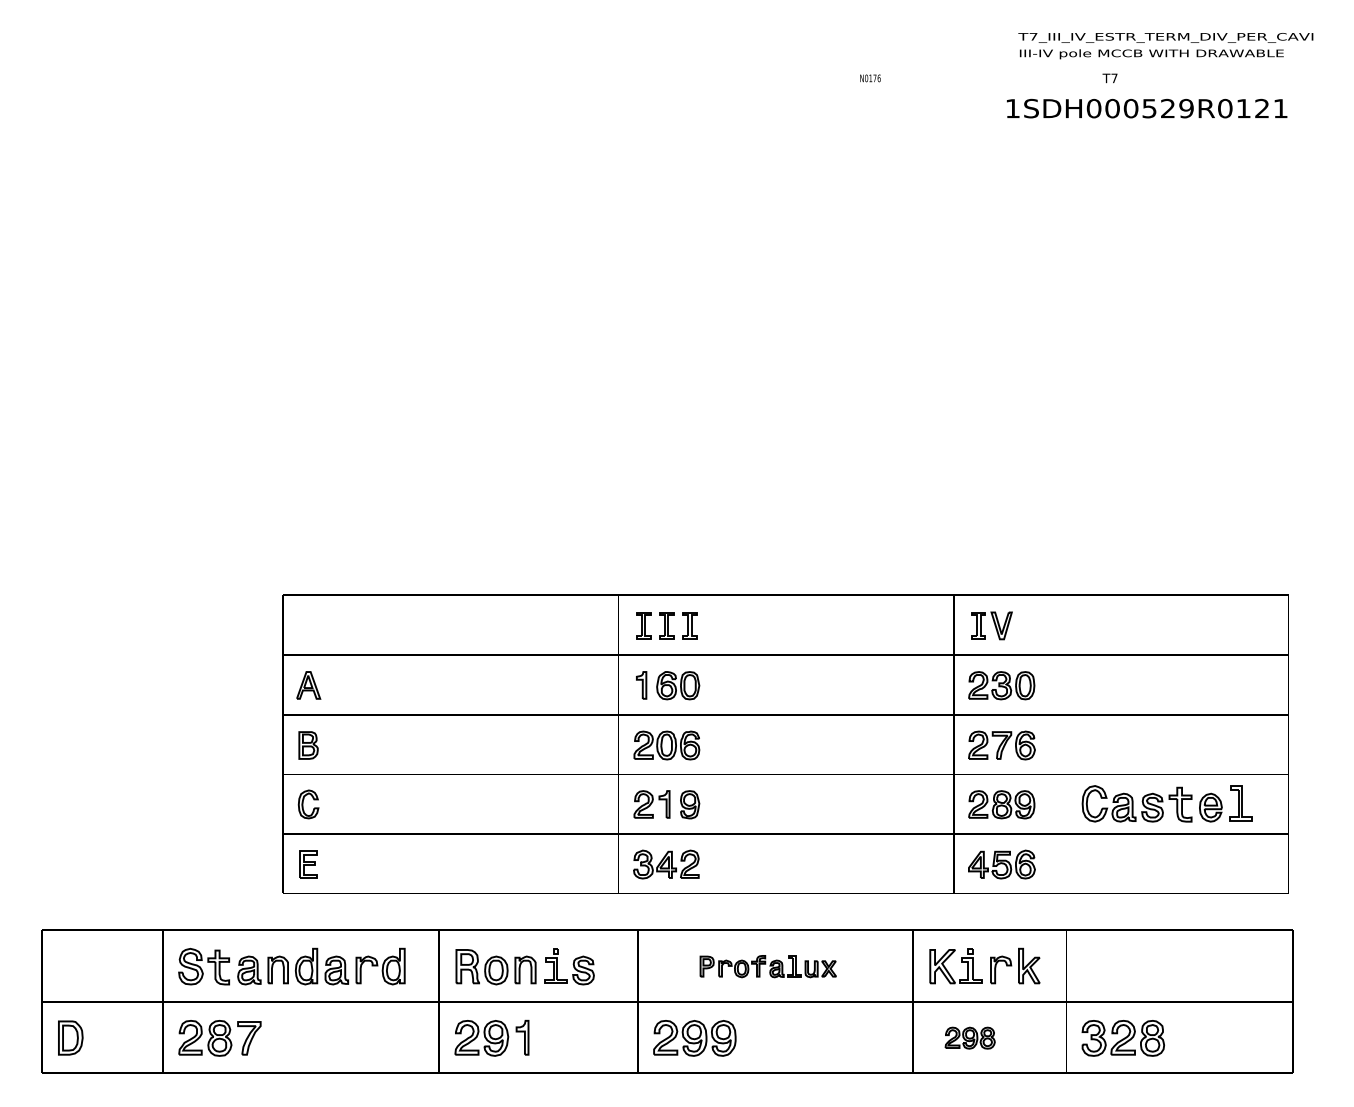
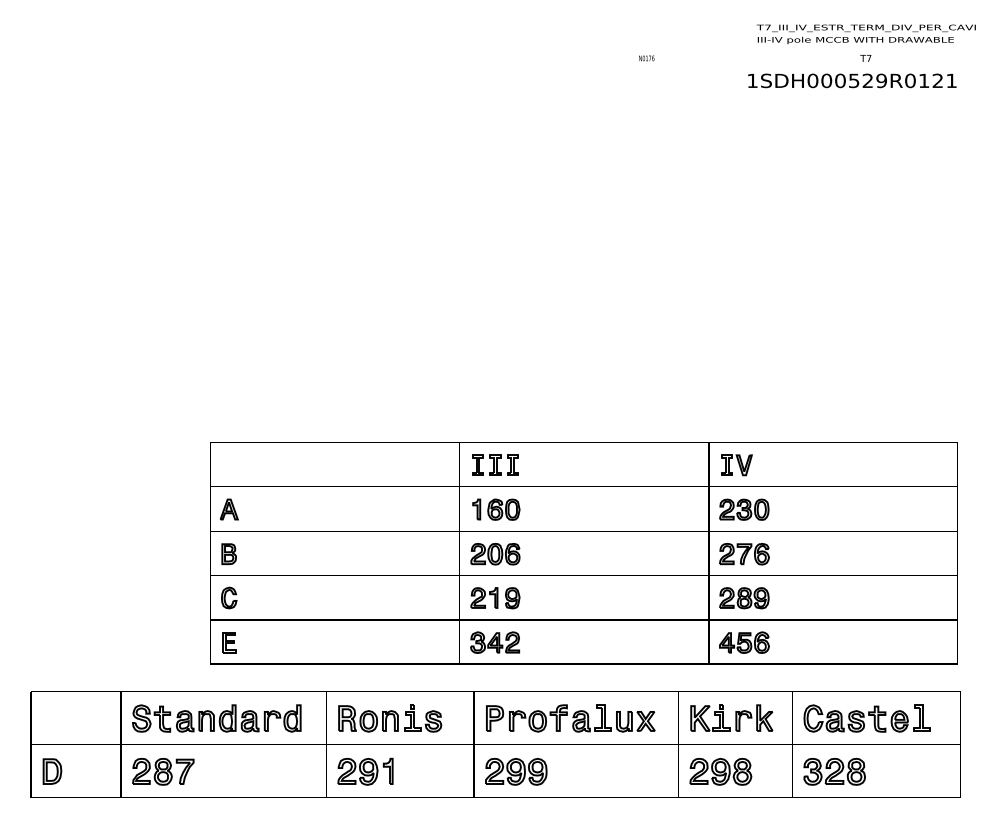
text: (1109, 78) -> (865, 58), moved
part: (1166, 803) -> (866, 718), moved
part: (767, 966) -> (570, 718), size x1.67
part: (969, 1037) -> (720, 771), size x1.67

